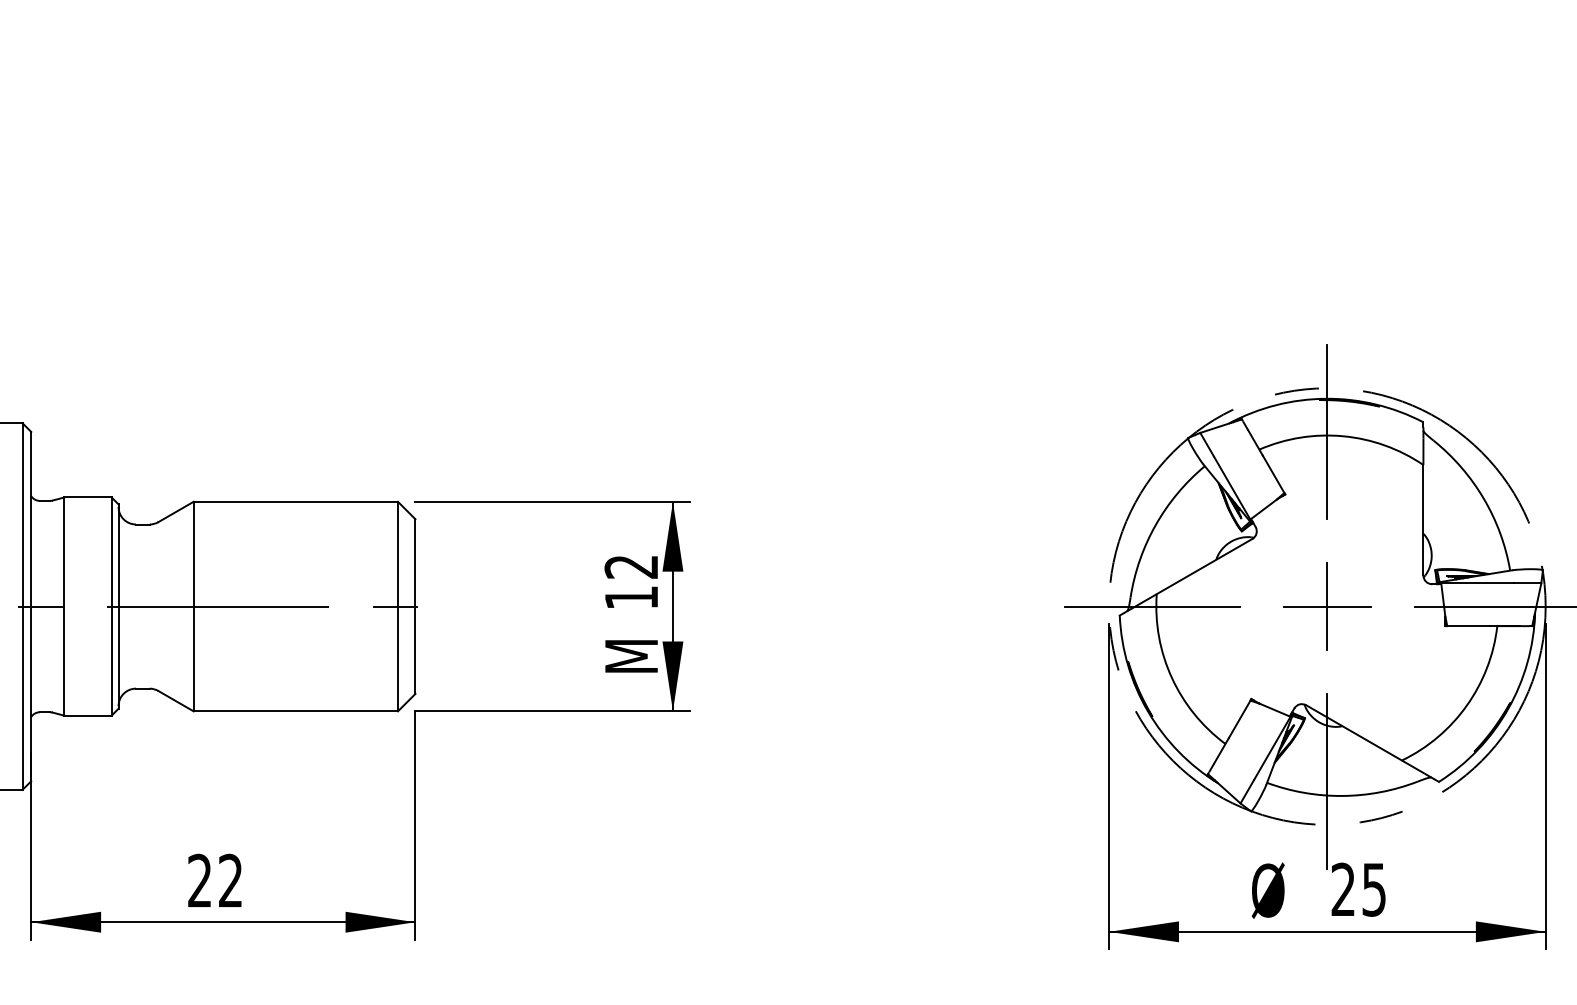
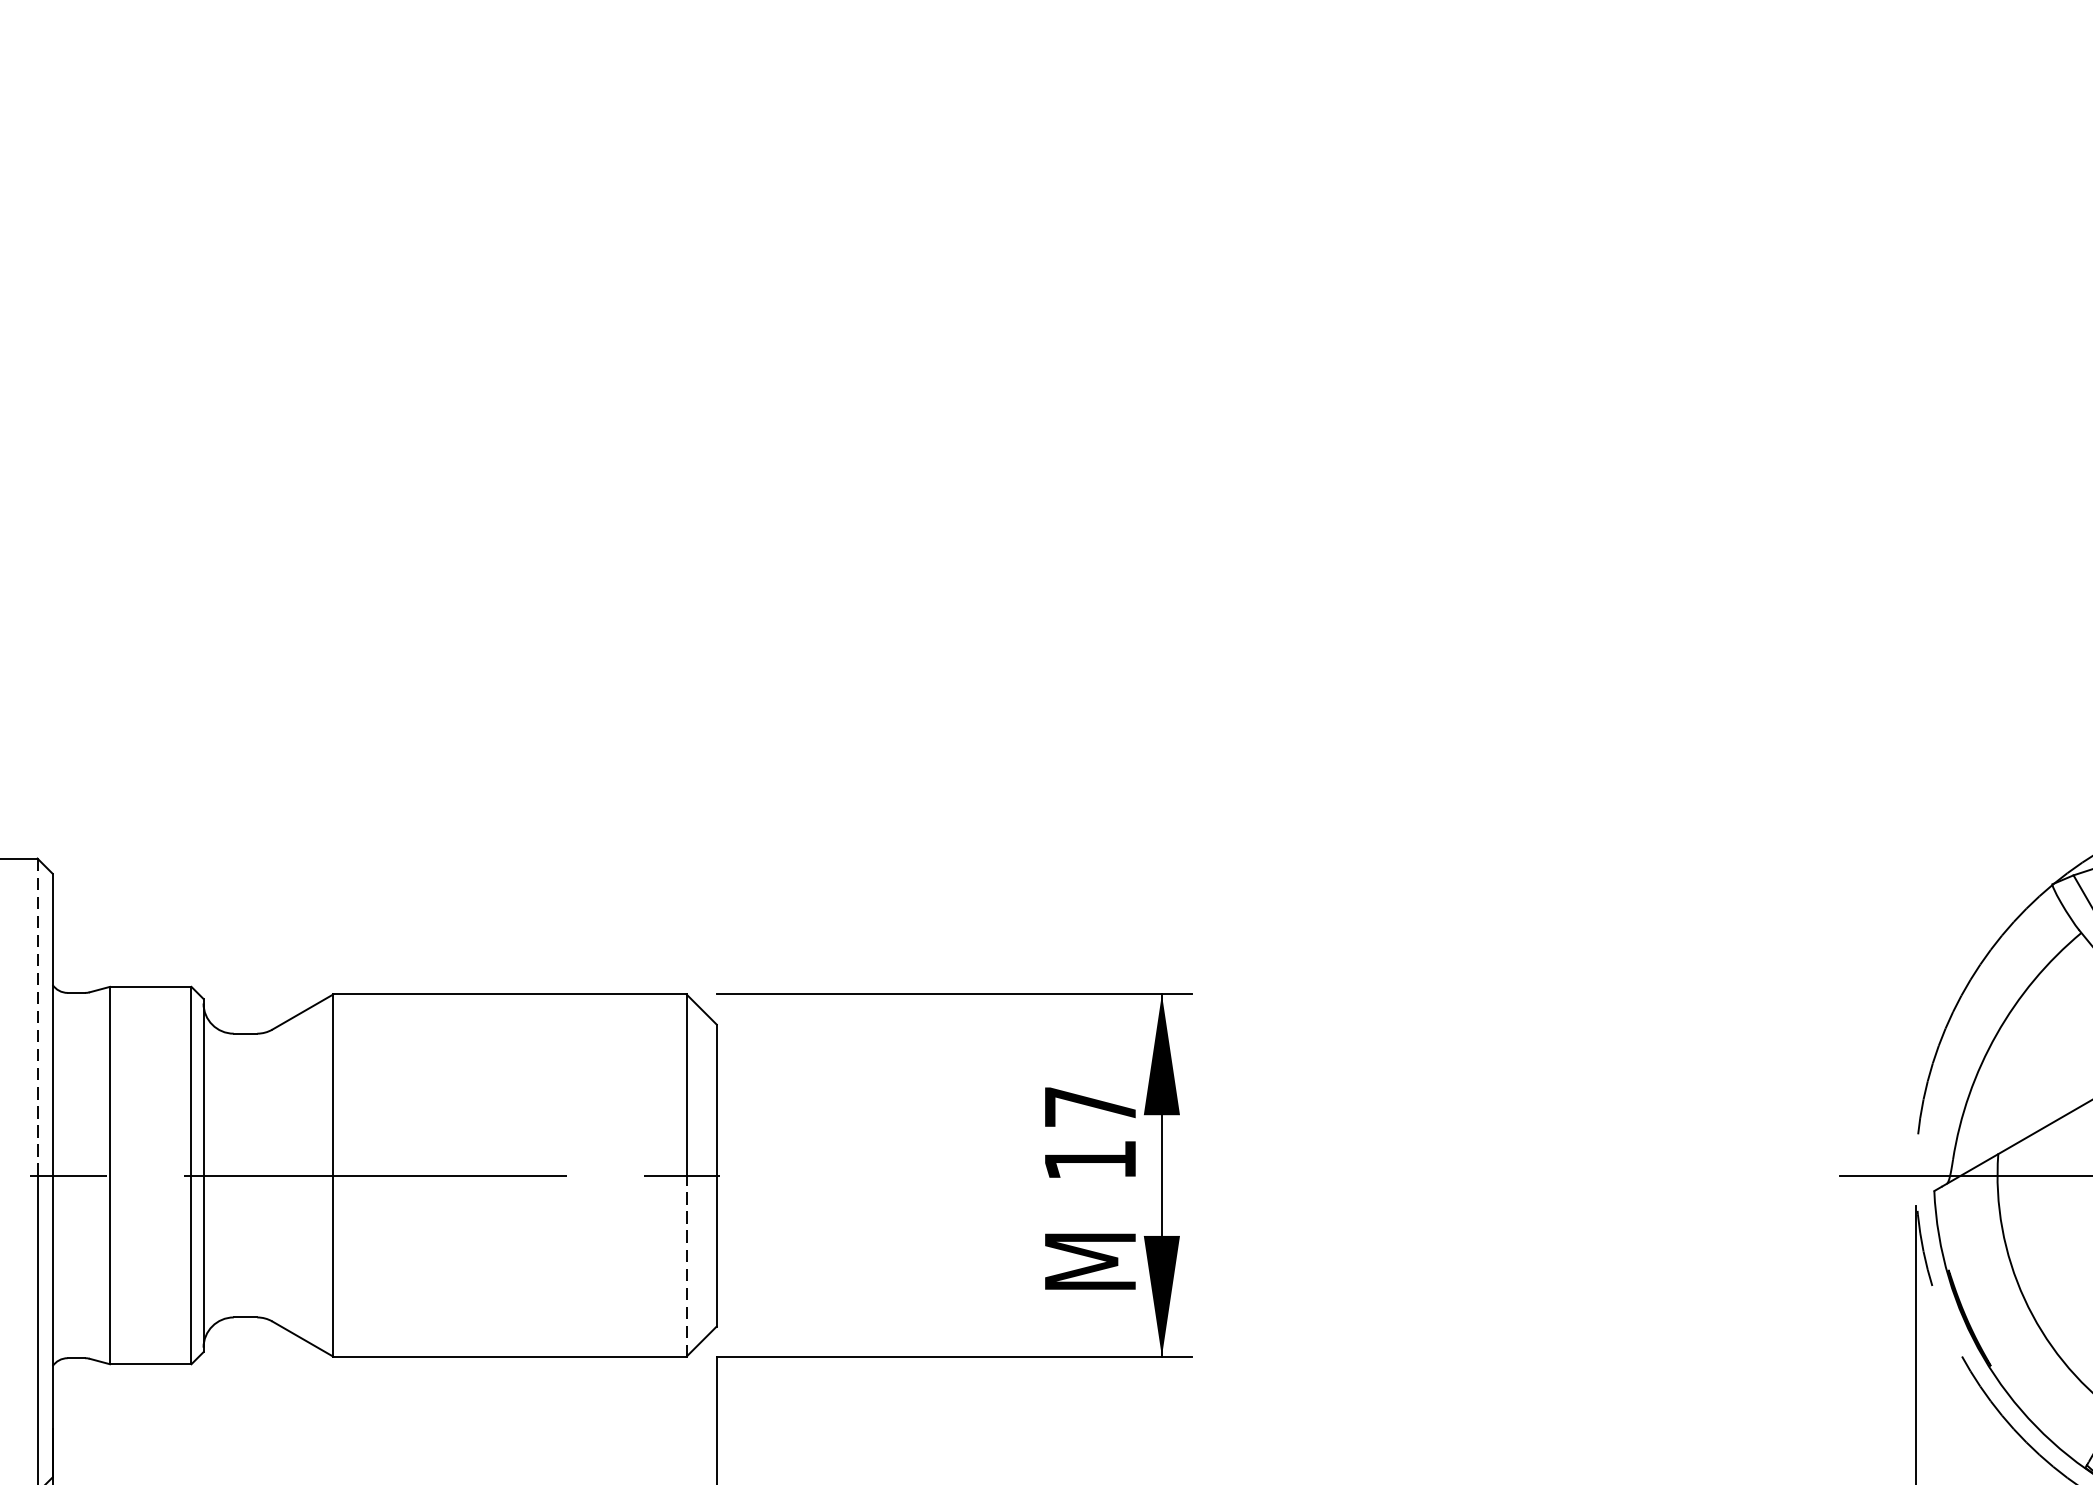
line: (22, 514) -> (37, 1016), solid -> dashed
text: (630, 566) -> (1088, 1106), 12 -> 17
line: (397, 658) -> (685, 1265), solid -> dashed

